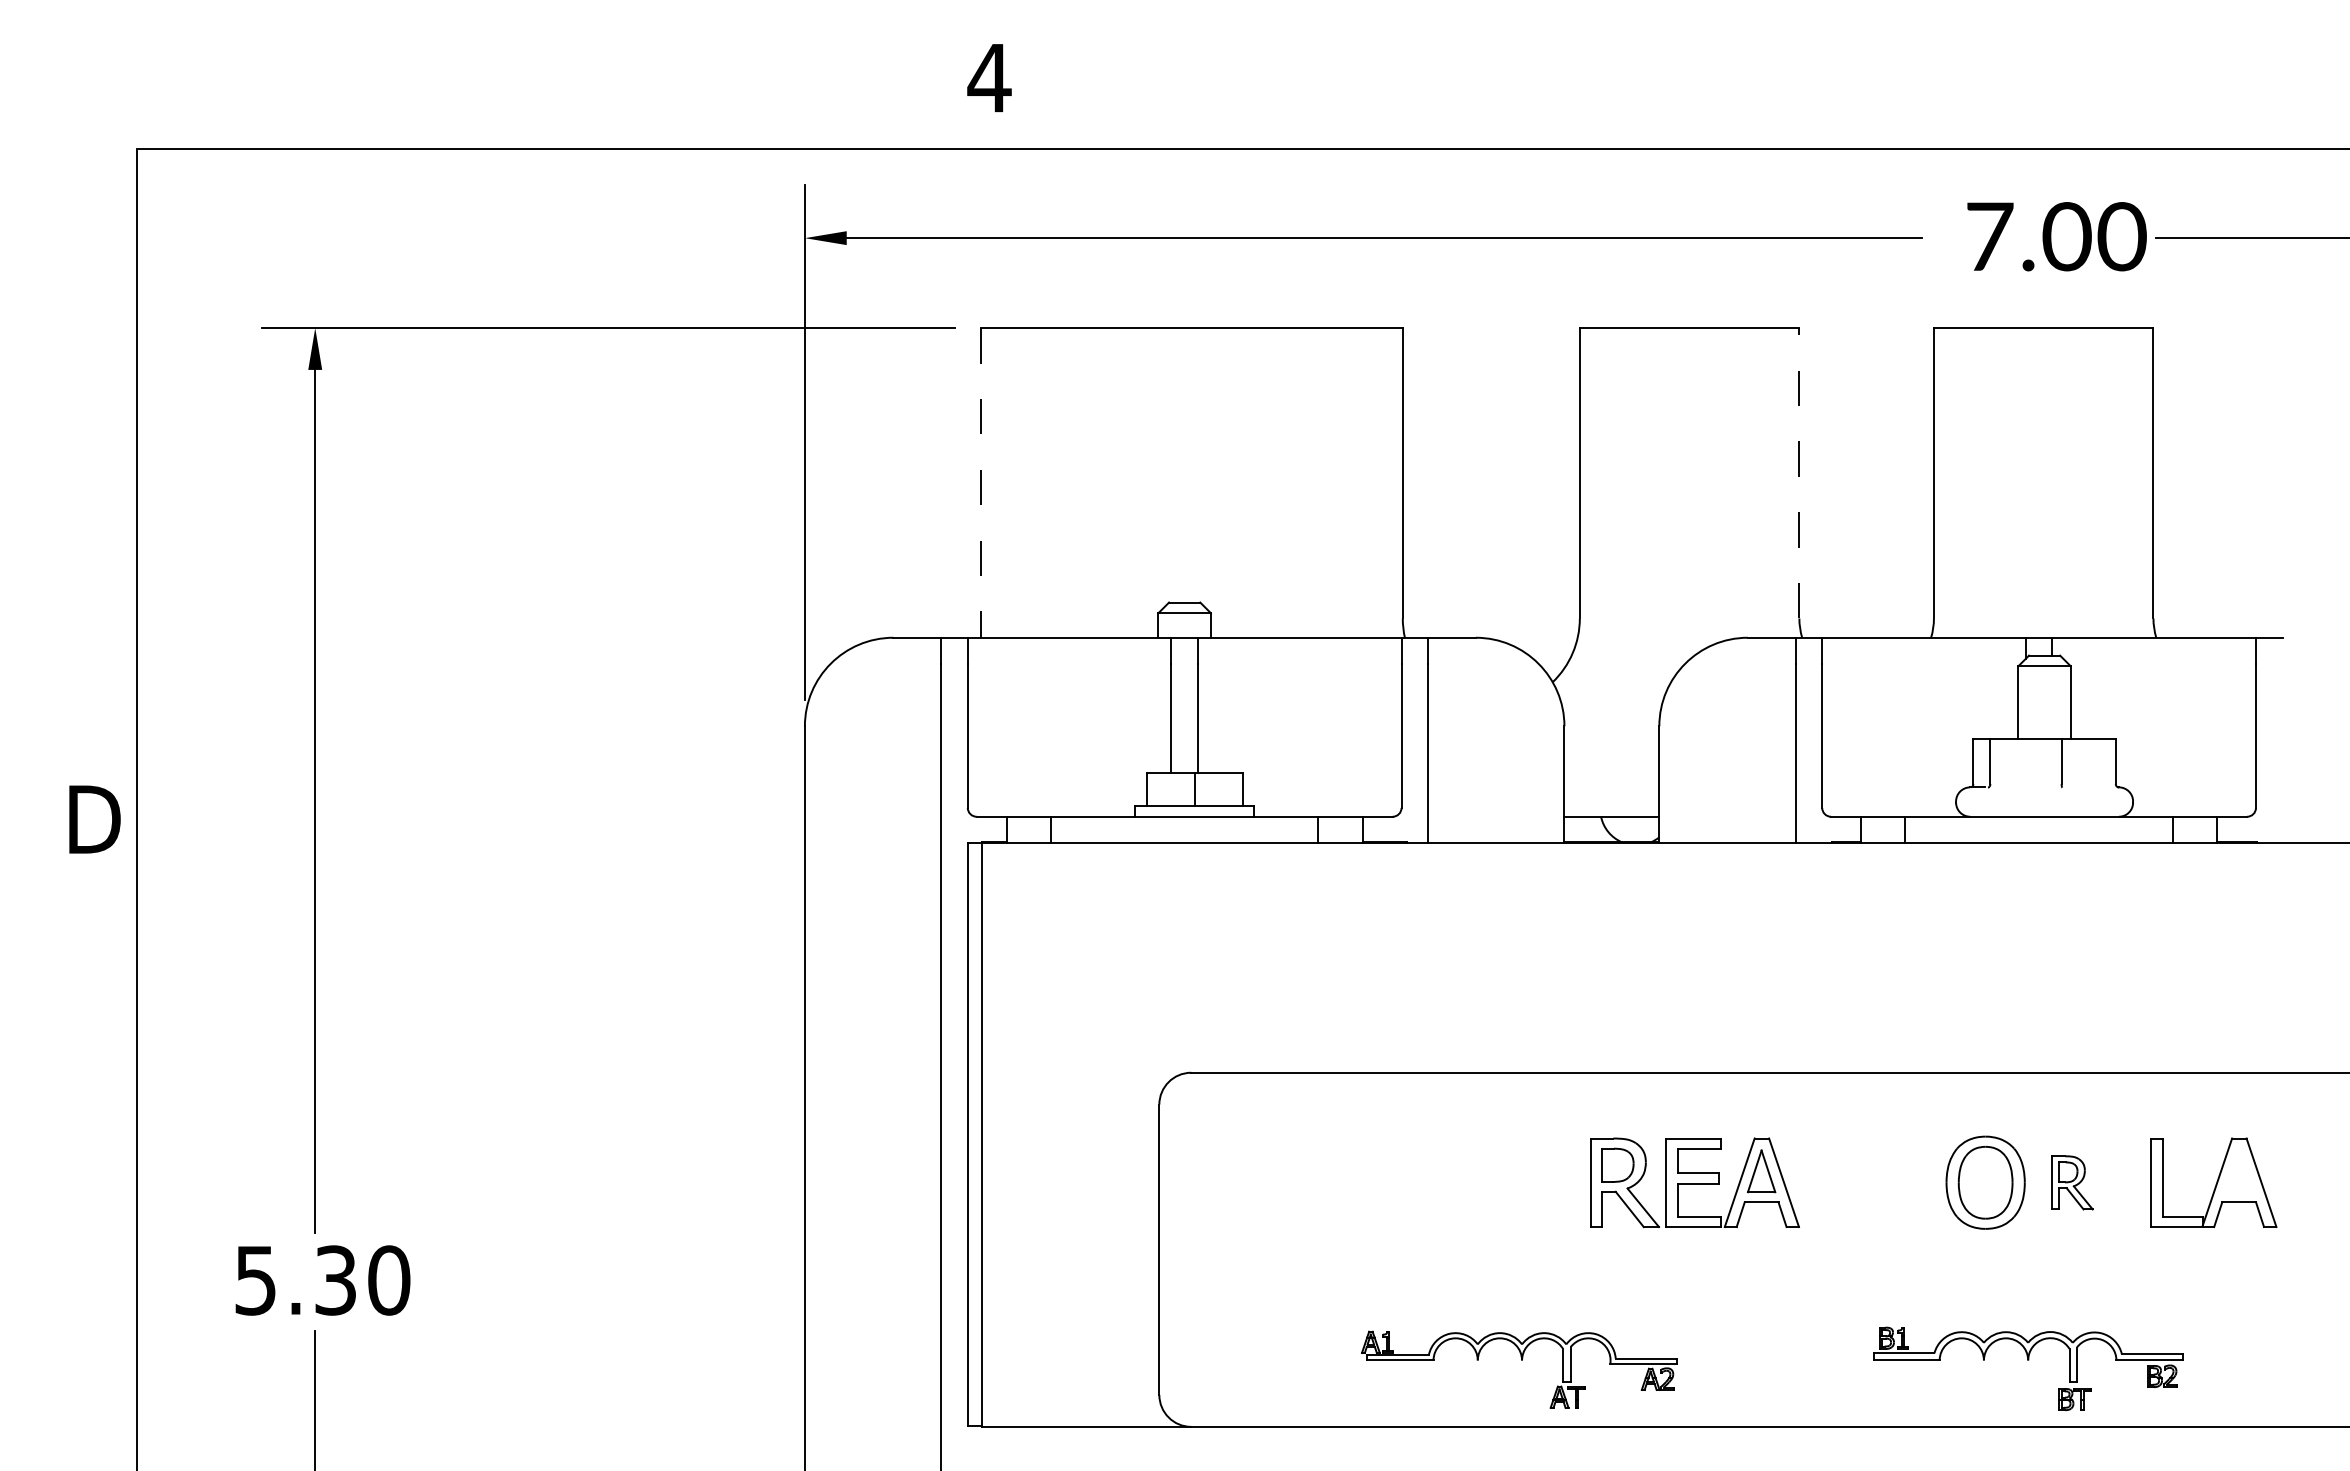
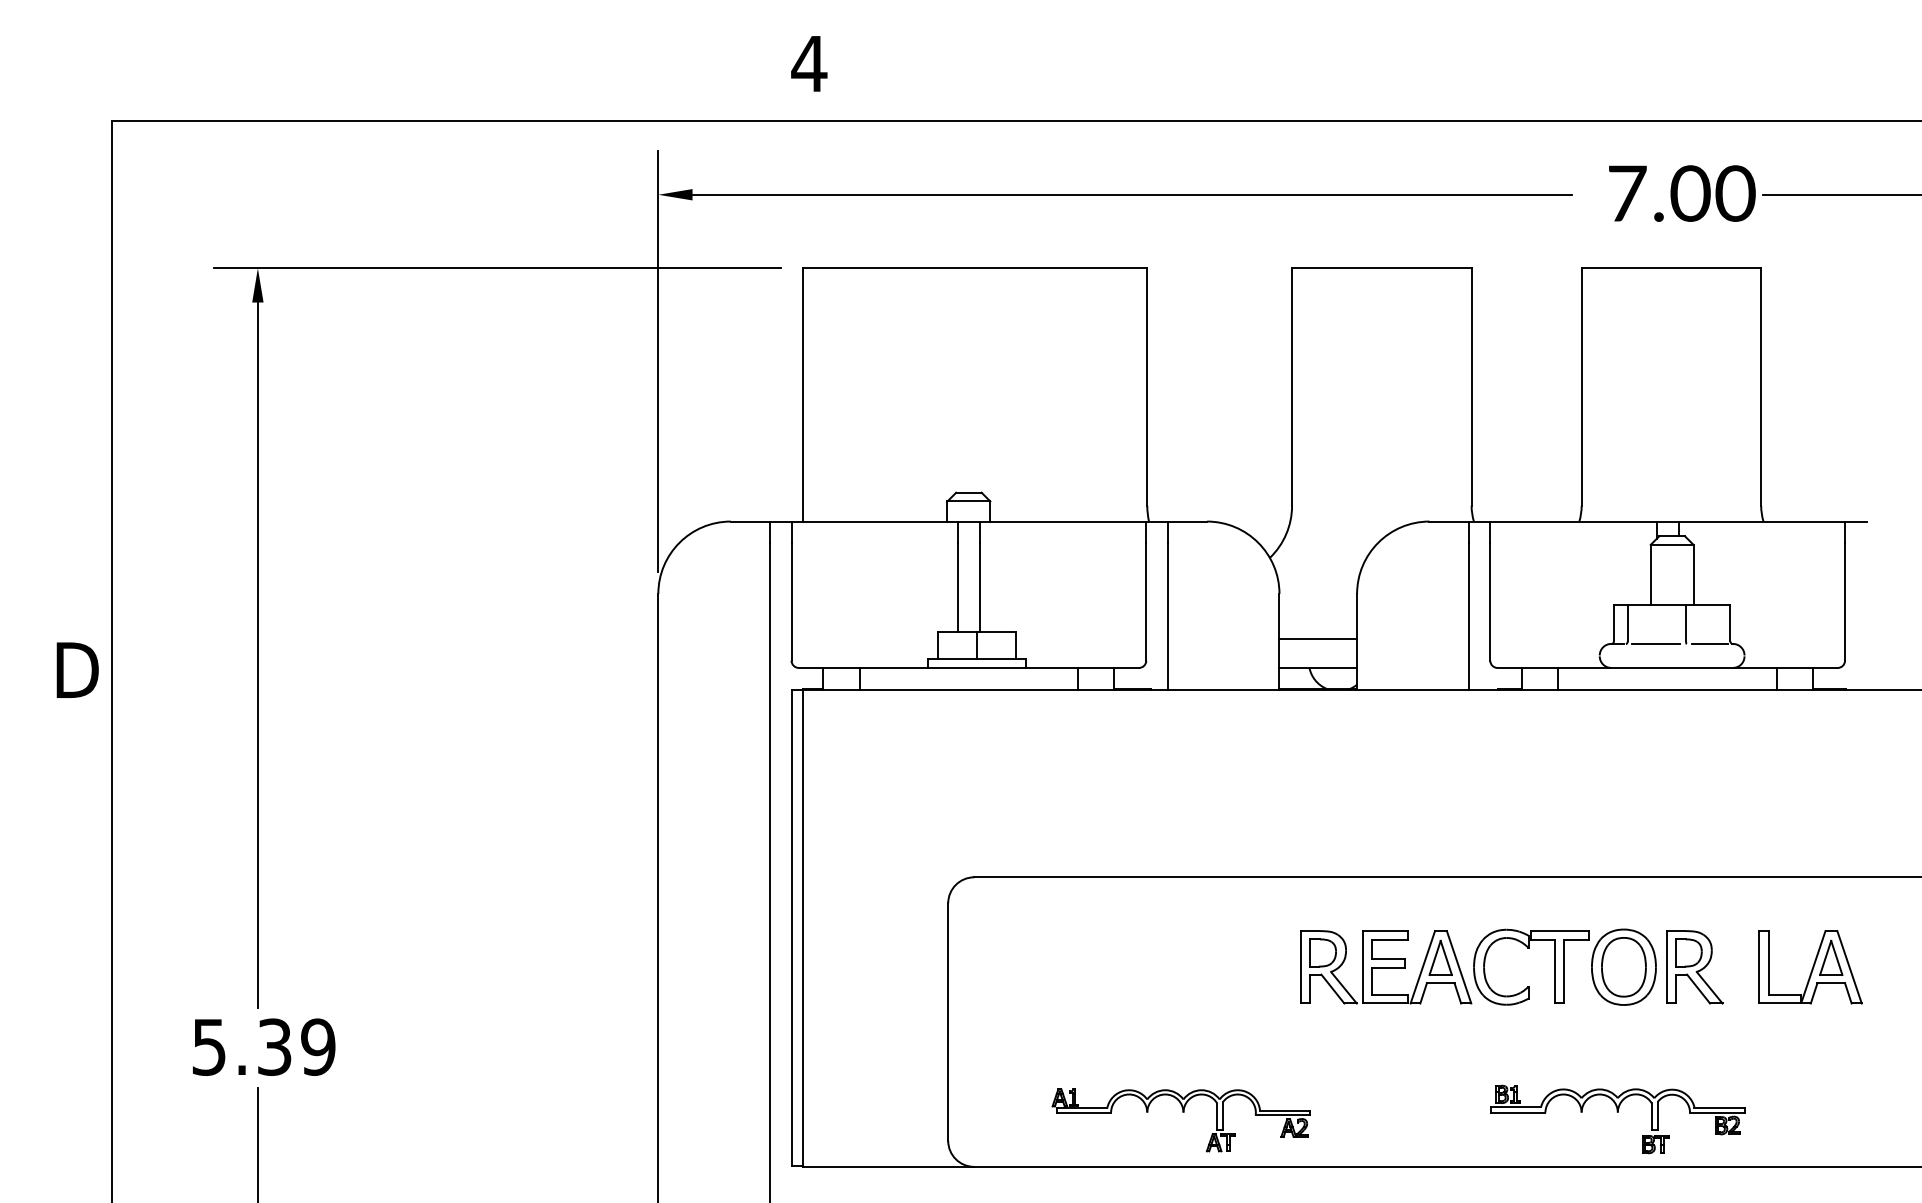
line: (1799, 472) -> (1471, 386), dashed -> solid
line: (981, 482) -> (802, 394), dashed -> solid
line: (1611, 781) -> (1317, 639), added
line: (2024, 787) -> (1655, 644), added
line: (2091, 787) -> (1710, 644), added
part: (1870, 1159) -> (1529, 948), added
part: (2238, 1171) -> (1830, 958), added
part: (2072, 1182) -> (1694, 967), size x1.67
text: (389, 1280) -> (318, 1047), 5.30 -> 5.39
part: (1521, 1360) -> (1183, 1112), moved
part: (2028, 1360) -> (1618, 1112), moved

